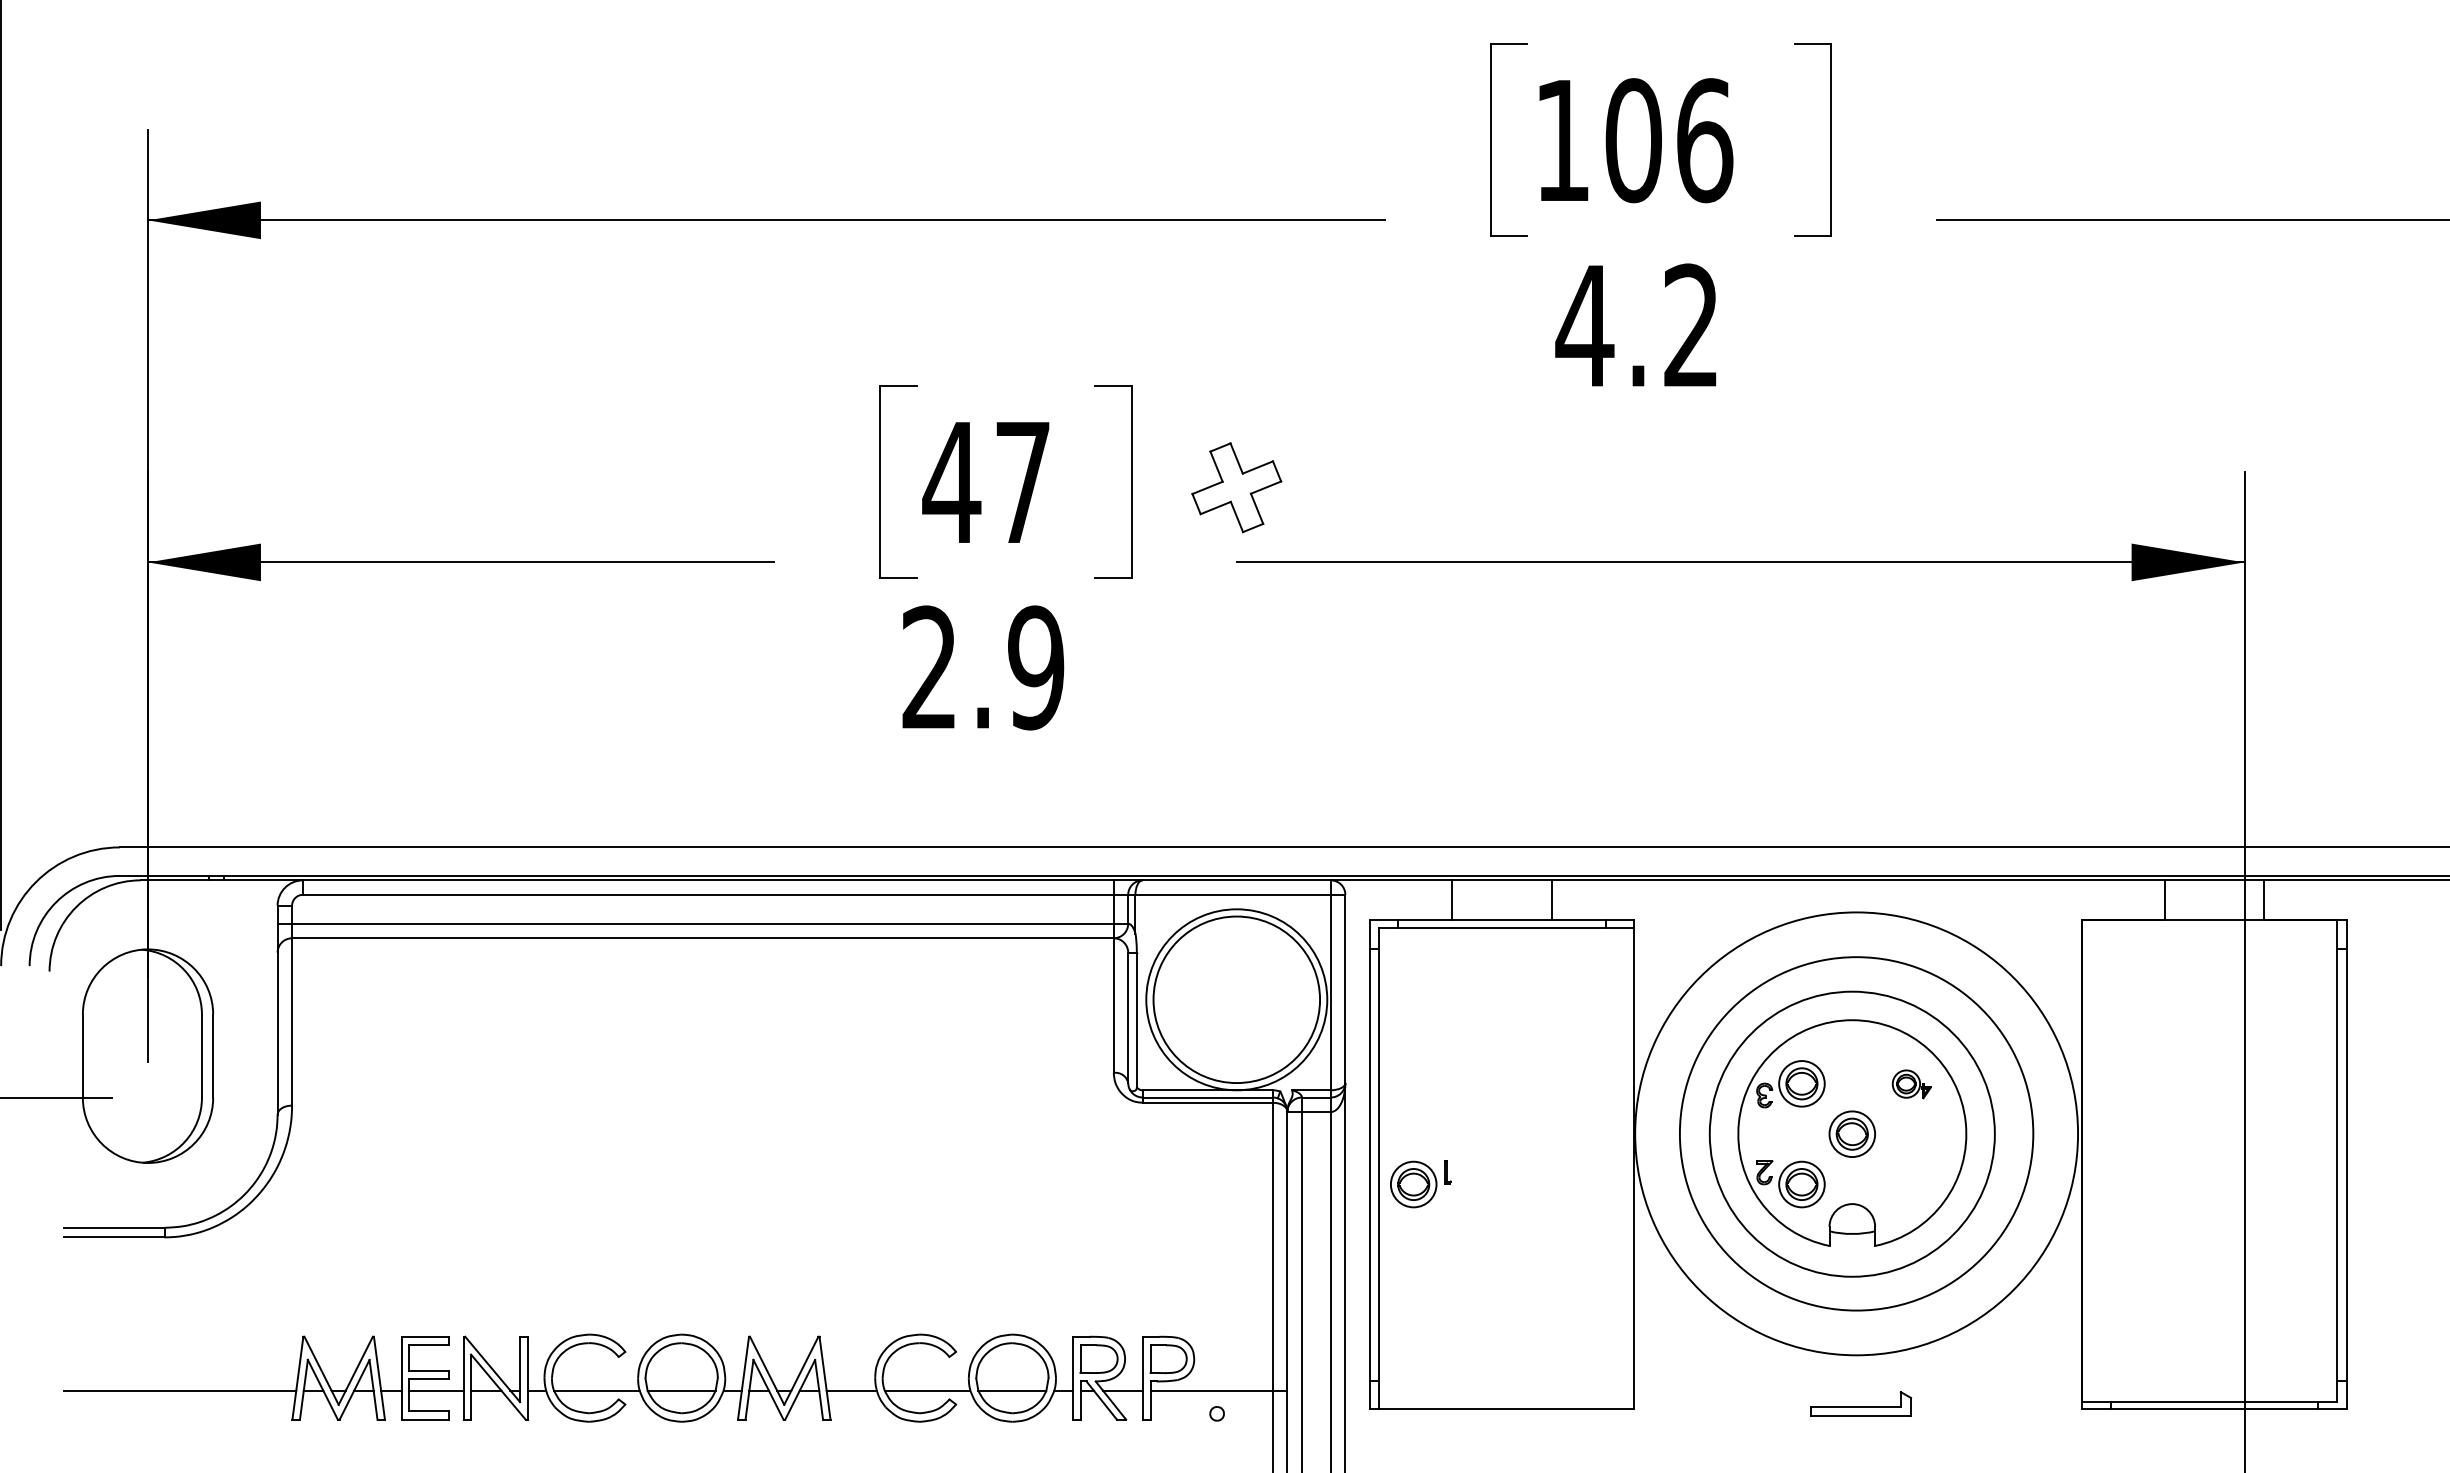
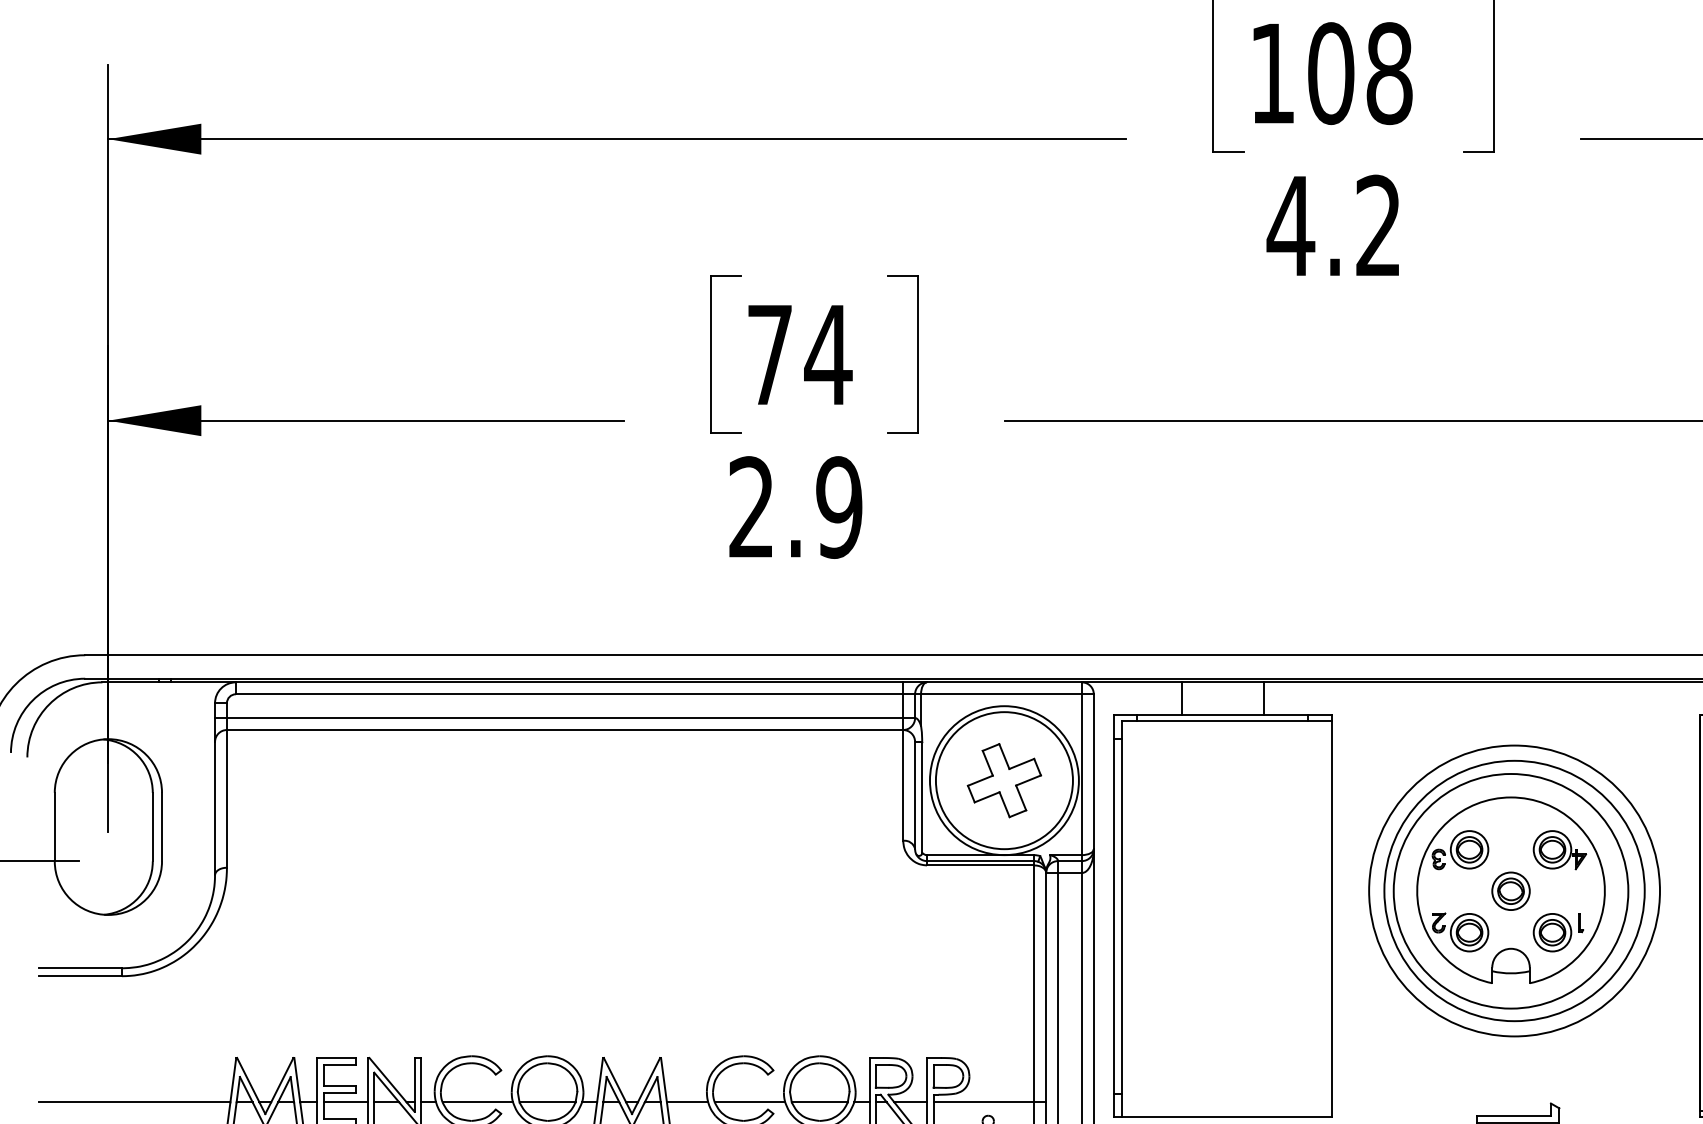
text: (1705, 140) -> (1390, 73), 106 -> 108
text: (987, 482) -> (799, 354), 47 -> 74
part: (1236, 487) -> (1004, 780), moved
part: (1911, 1084) -> (1559, 850), size x1.67
circle: (1856, 1133) -> (1514, 890), size x0.71
part: (1420, 1184) -> (1558, 932), moved

